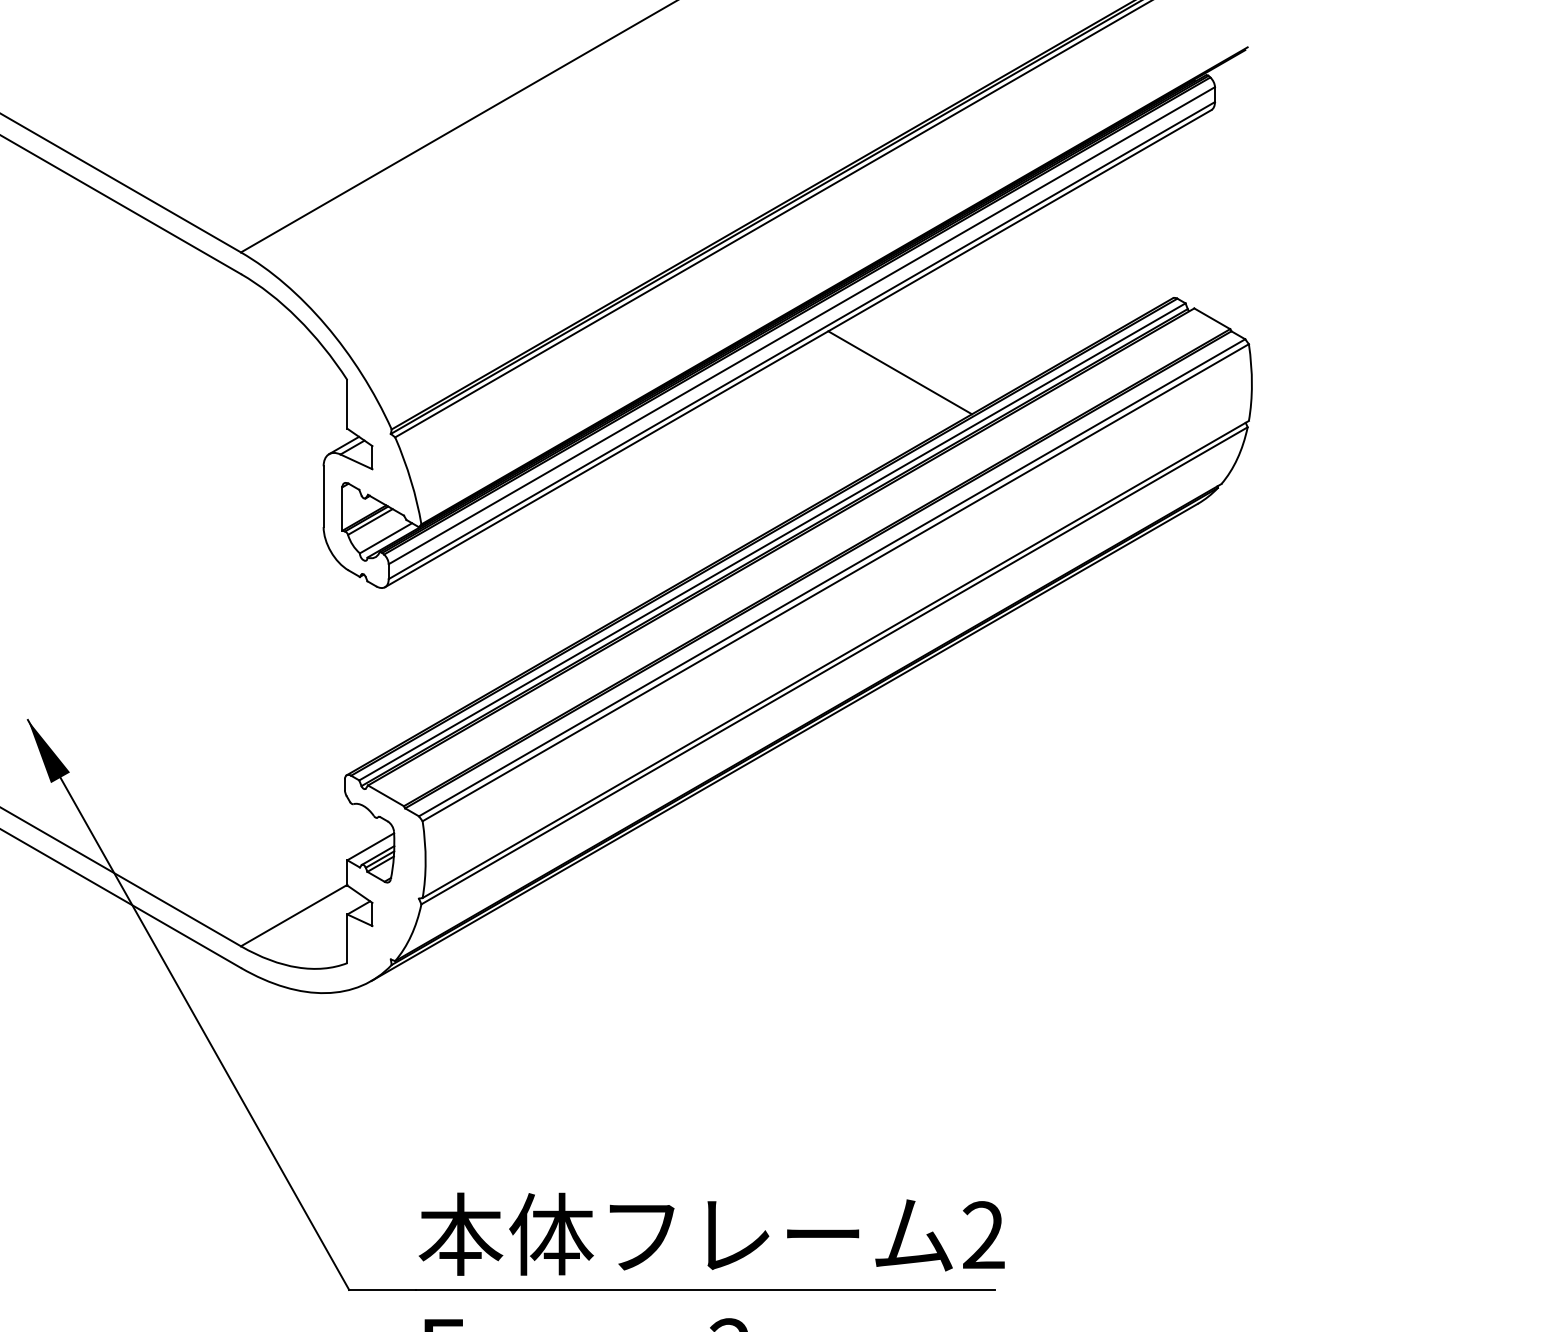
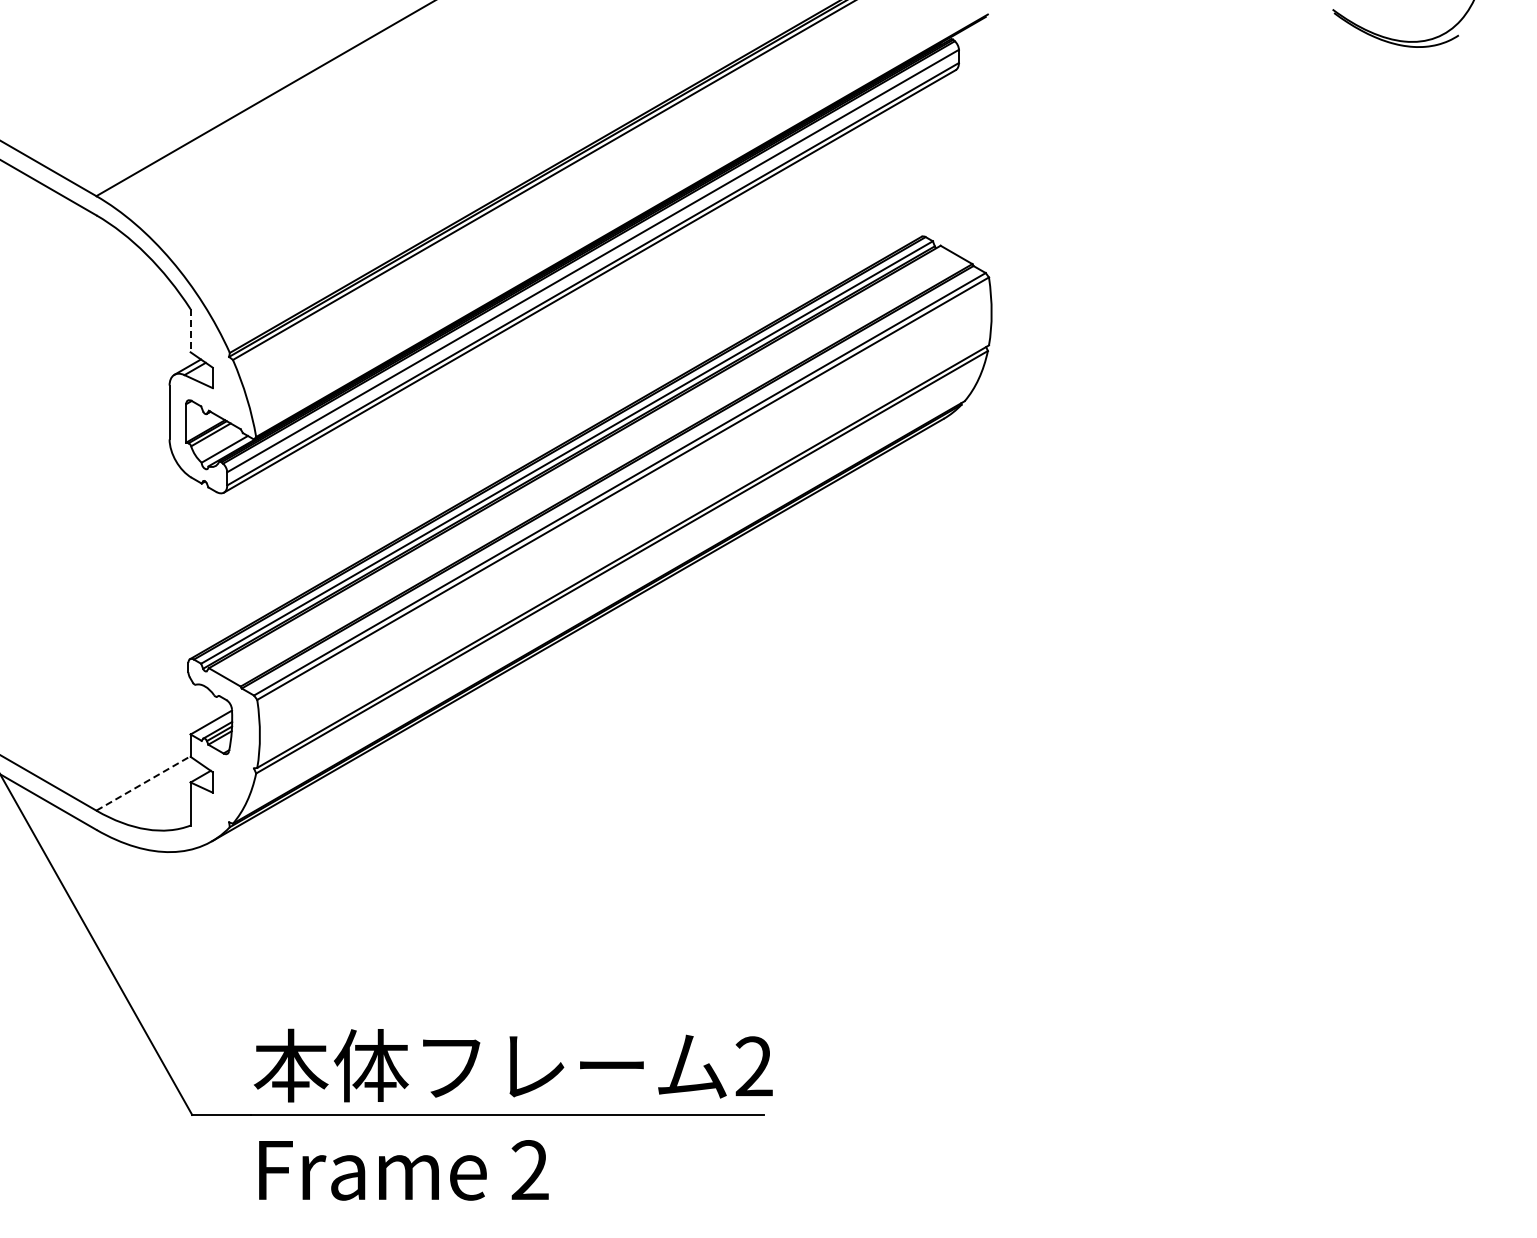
line: (899, 372) -> (679, 302), removed
line: (347, 404) -> (190, 330), solid -> dashed
line: (294, 915) -> (143, 783), solid -> dashed

